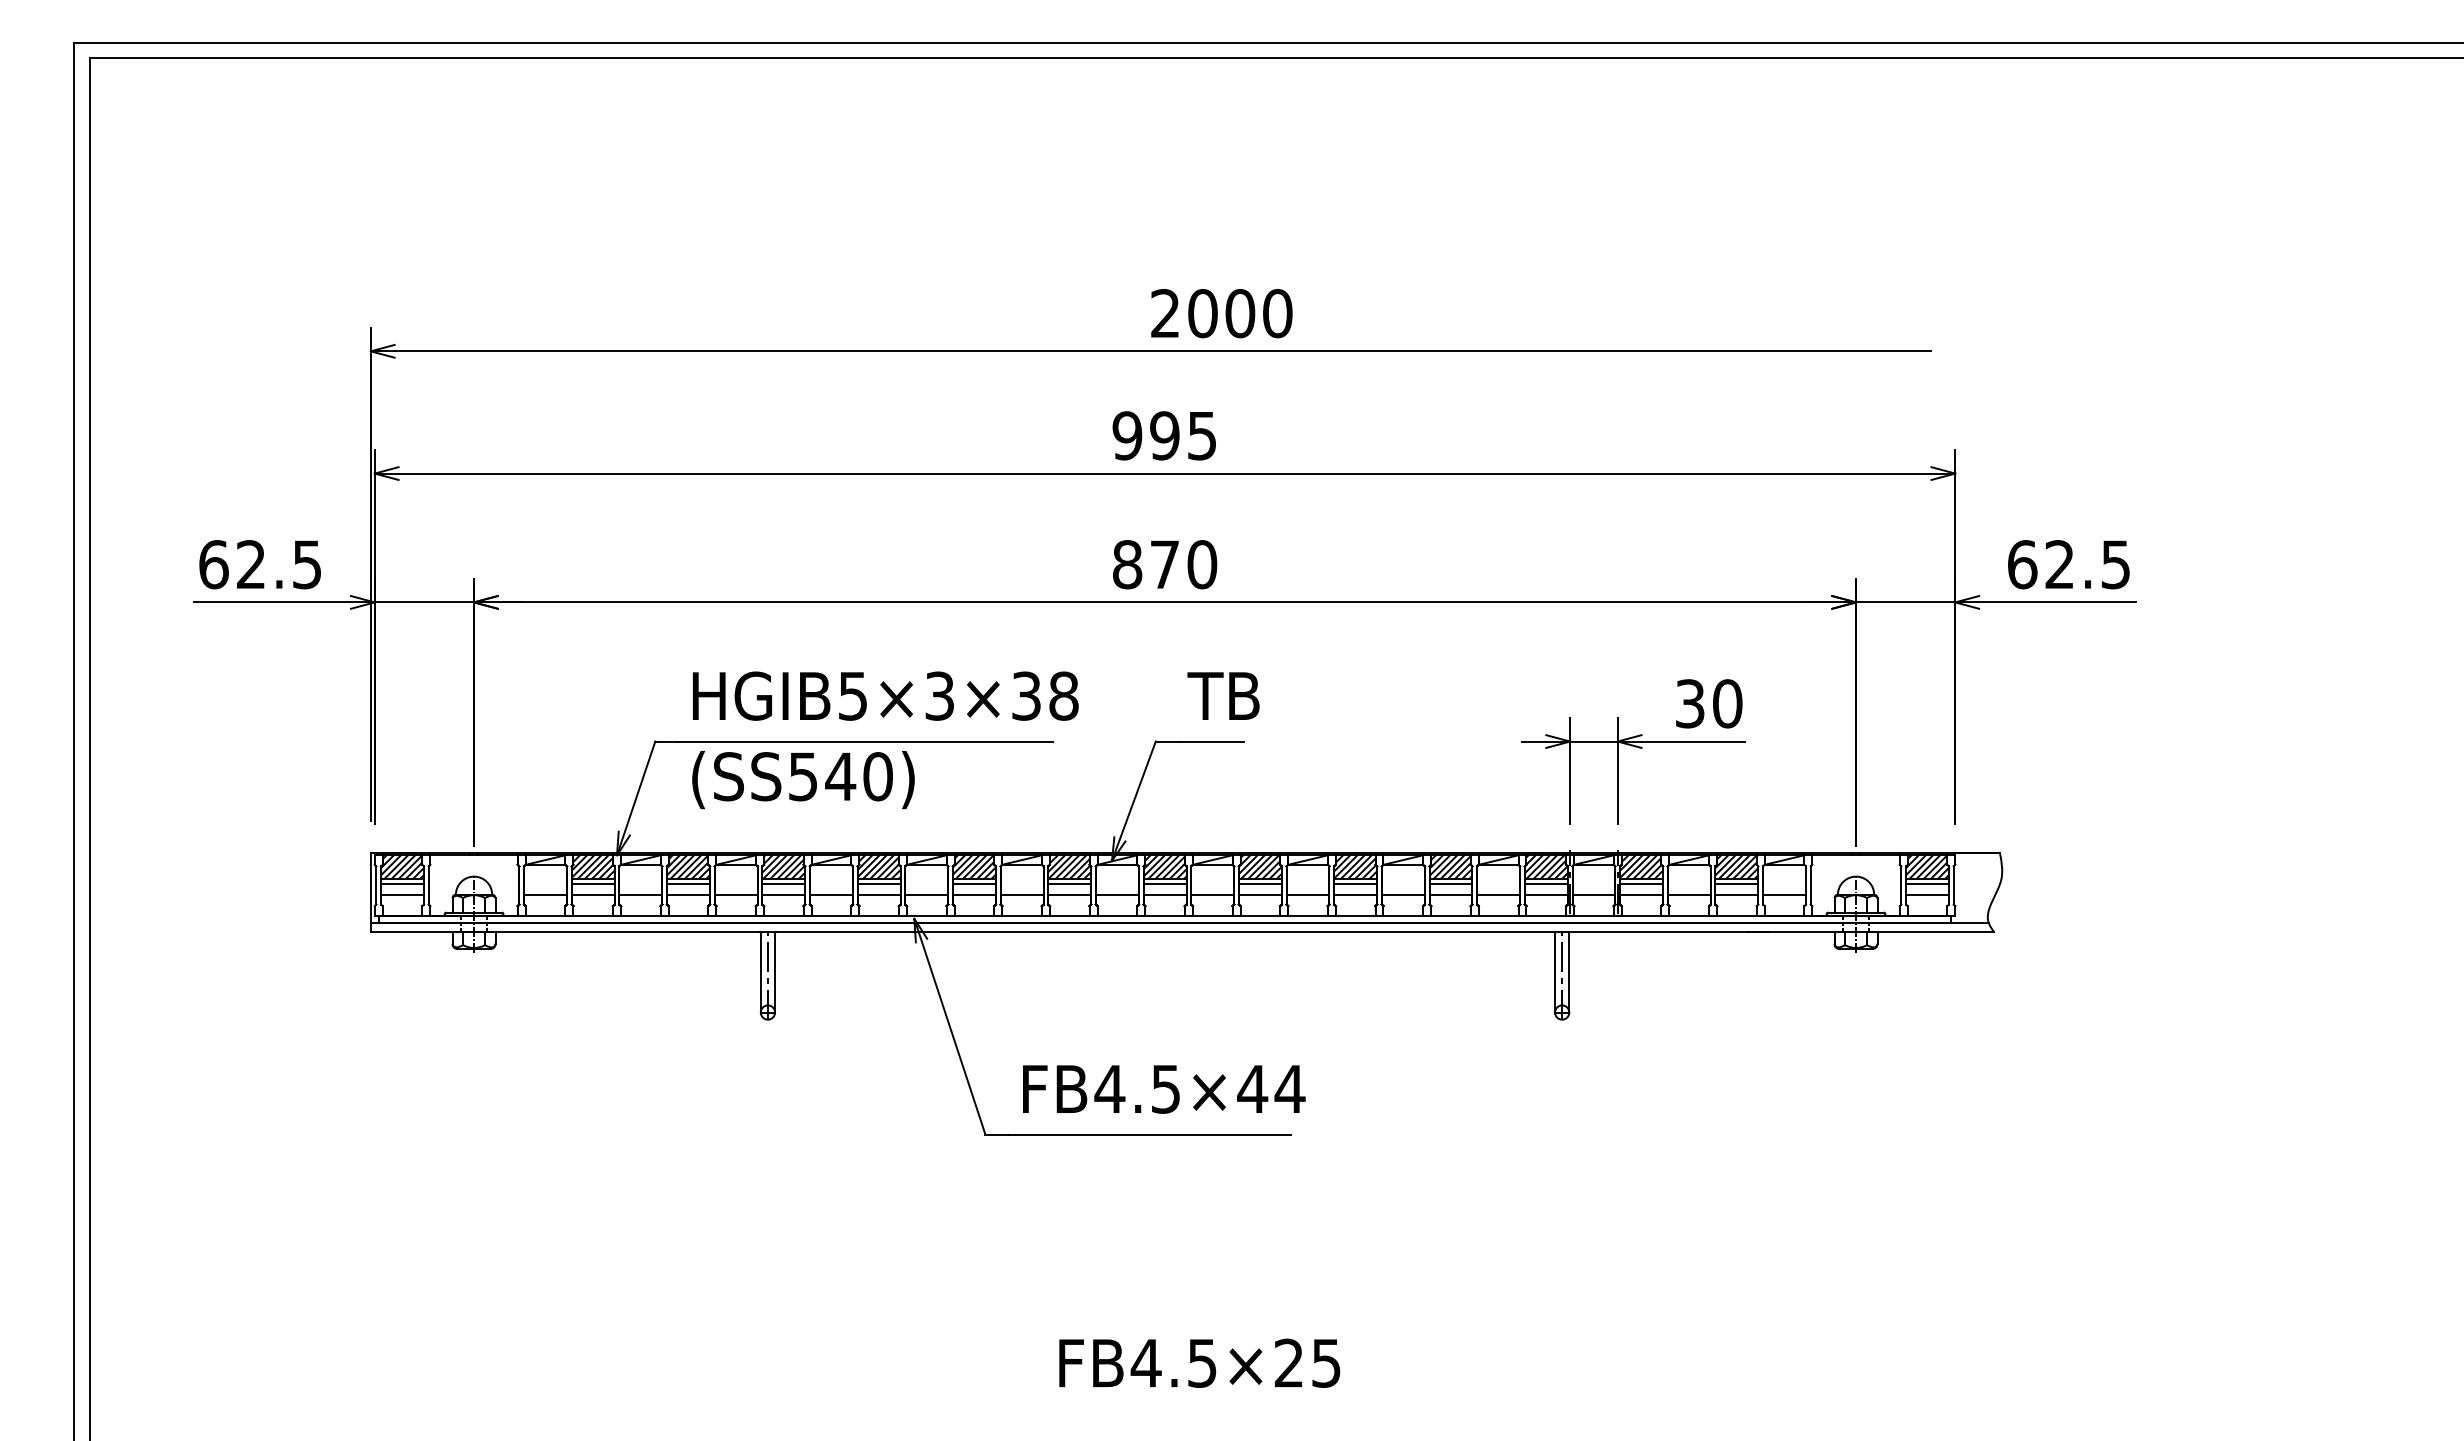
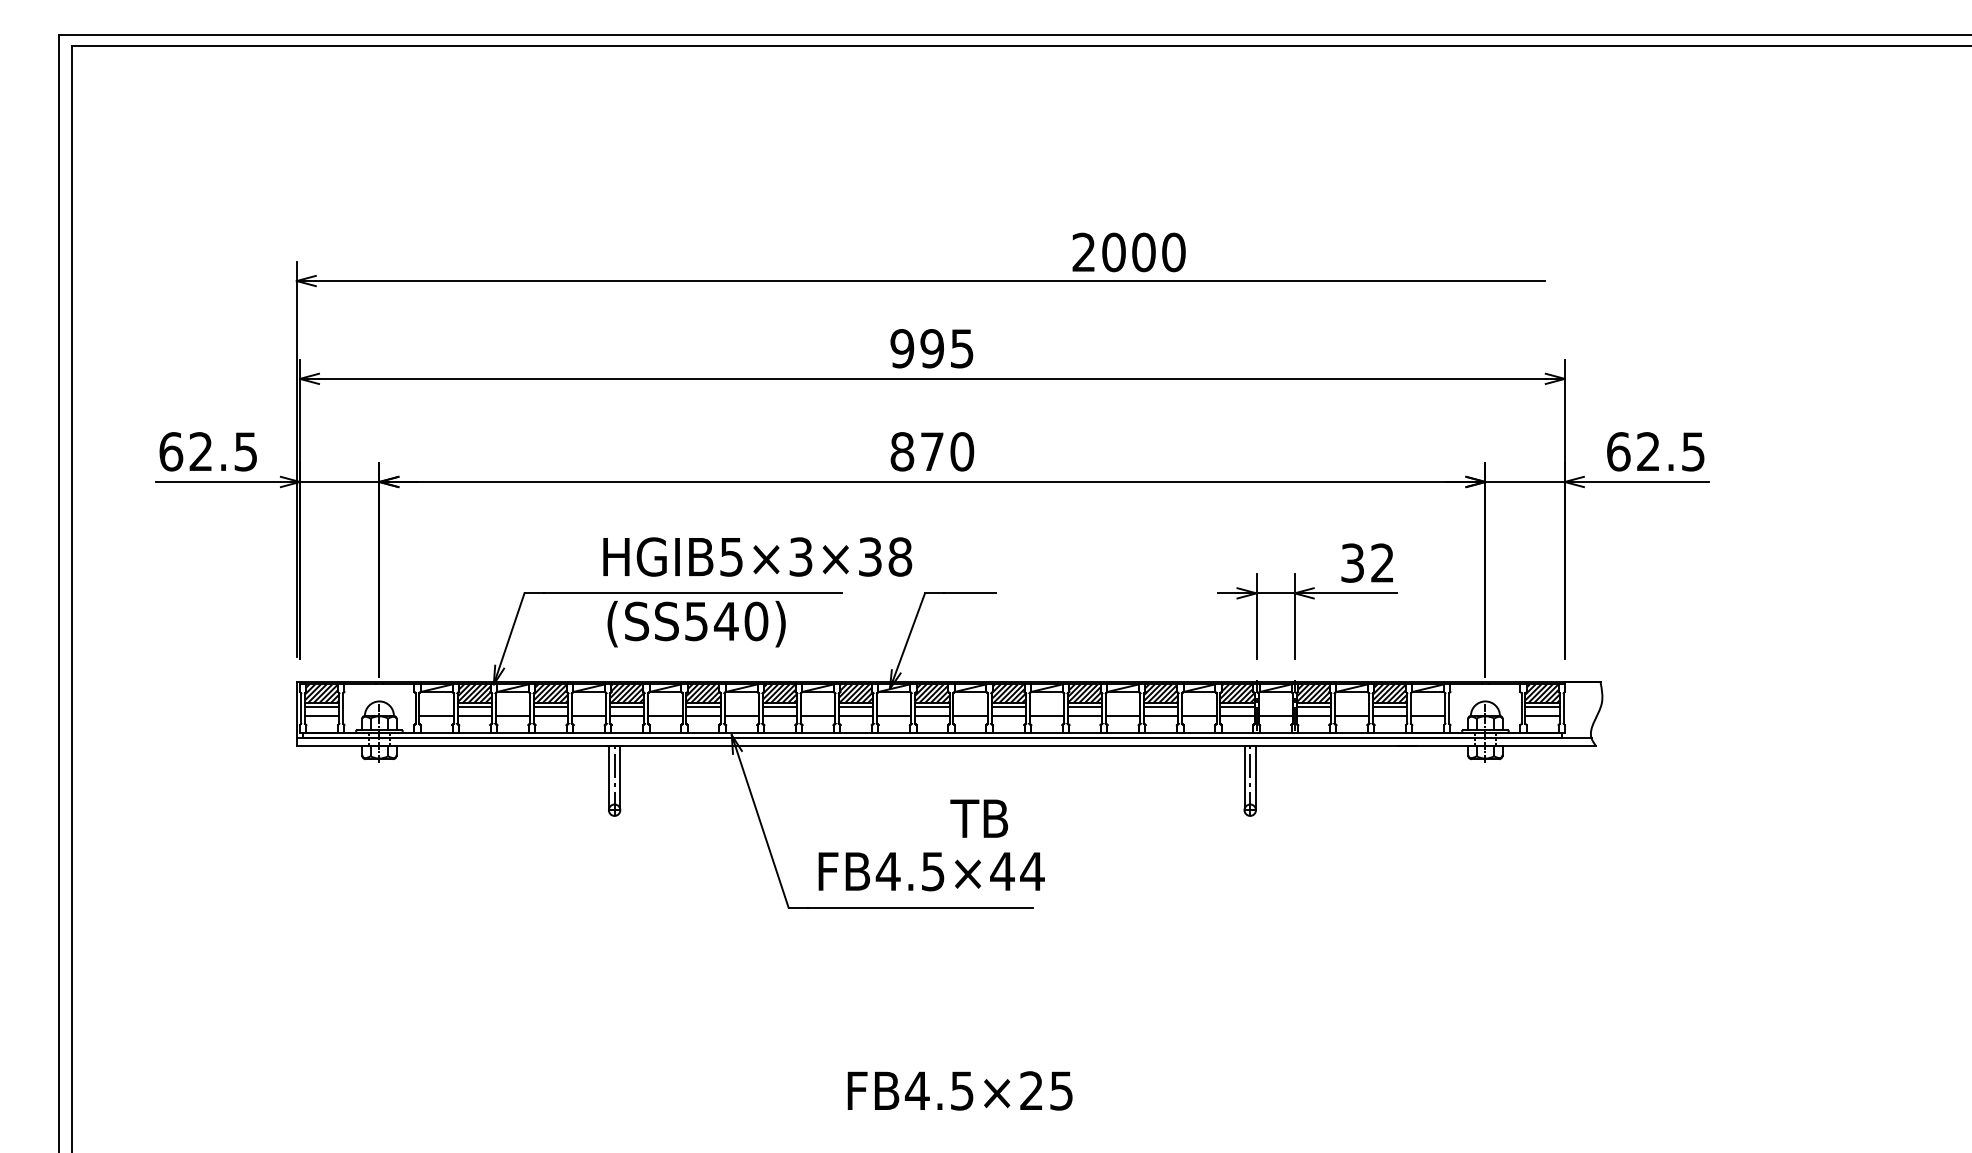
text: (1221, 313) -> (1128, 252), moved
text: (885, 695) -> (757, 556), moved
text: (1223, 695) -> (979, 818), moved
text: (1727, 703) -> (1382, 562), 30 -> 32
text: (803, 780) -> (696, 624), moved

